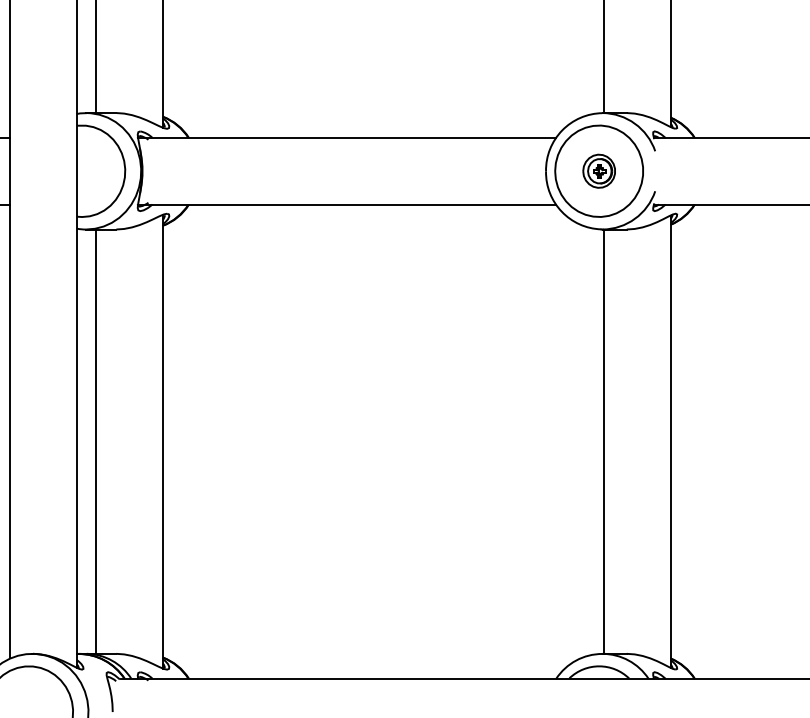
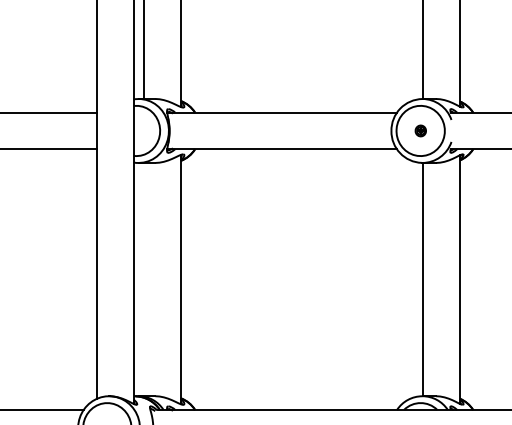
part: (598, 170) -> (420, 130), size x0.6
line: (96, 441) -> (144, 279), removed

